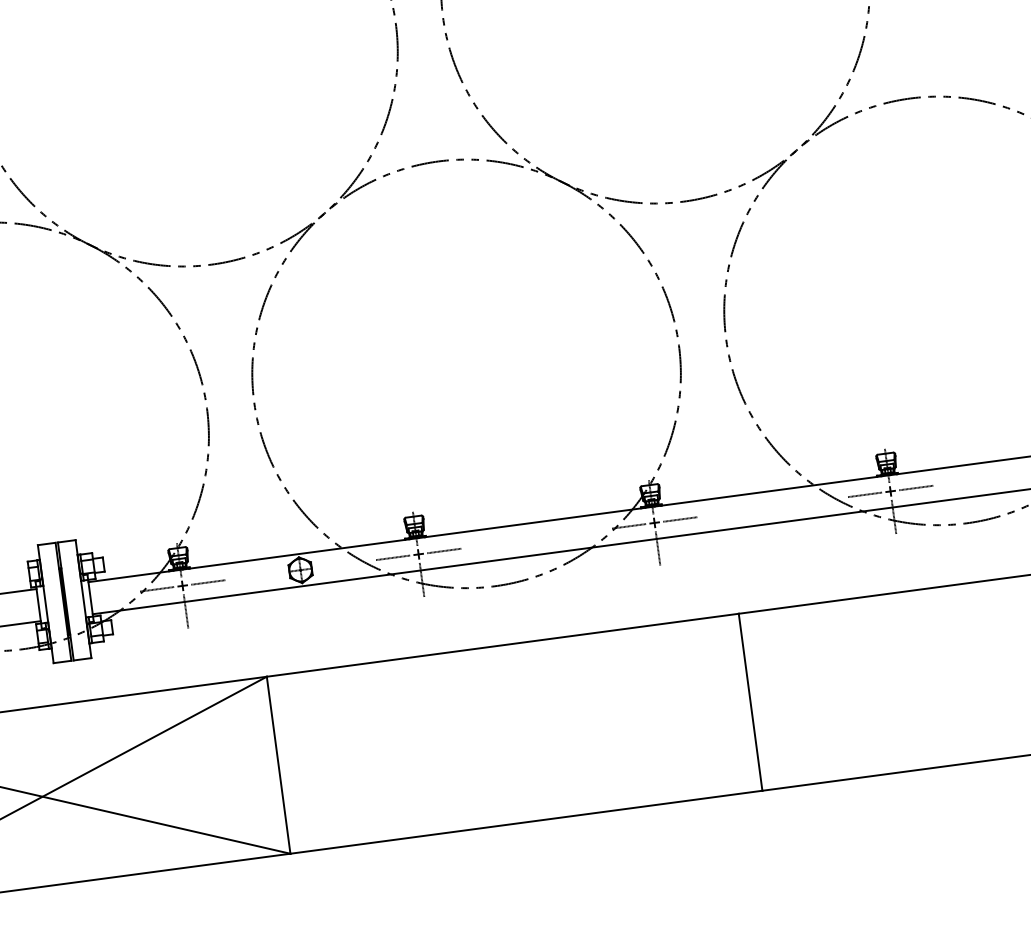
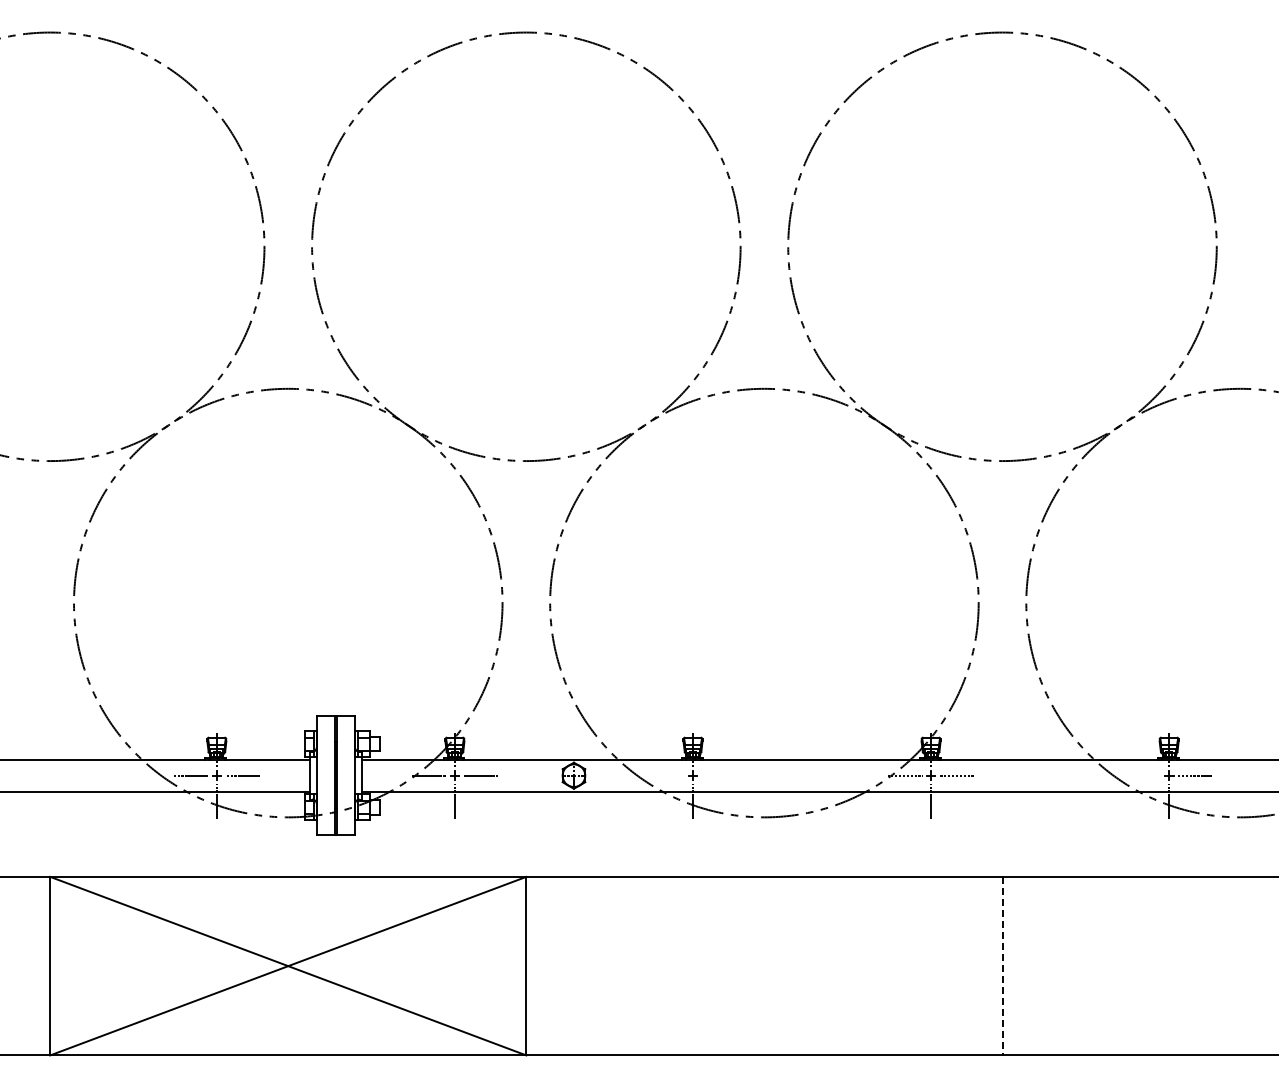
line: (865, 494) -> (1143, 775), removed
line: (443, 550) -> (718, 775), removed
line: (393, 557) -> (667, 775), removed
line: (750, 702) -> (1002, 966), solid -> dashed

